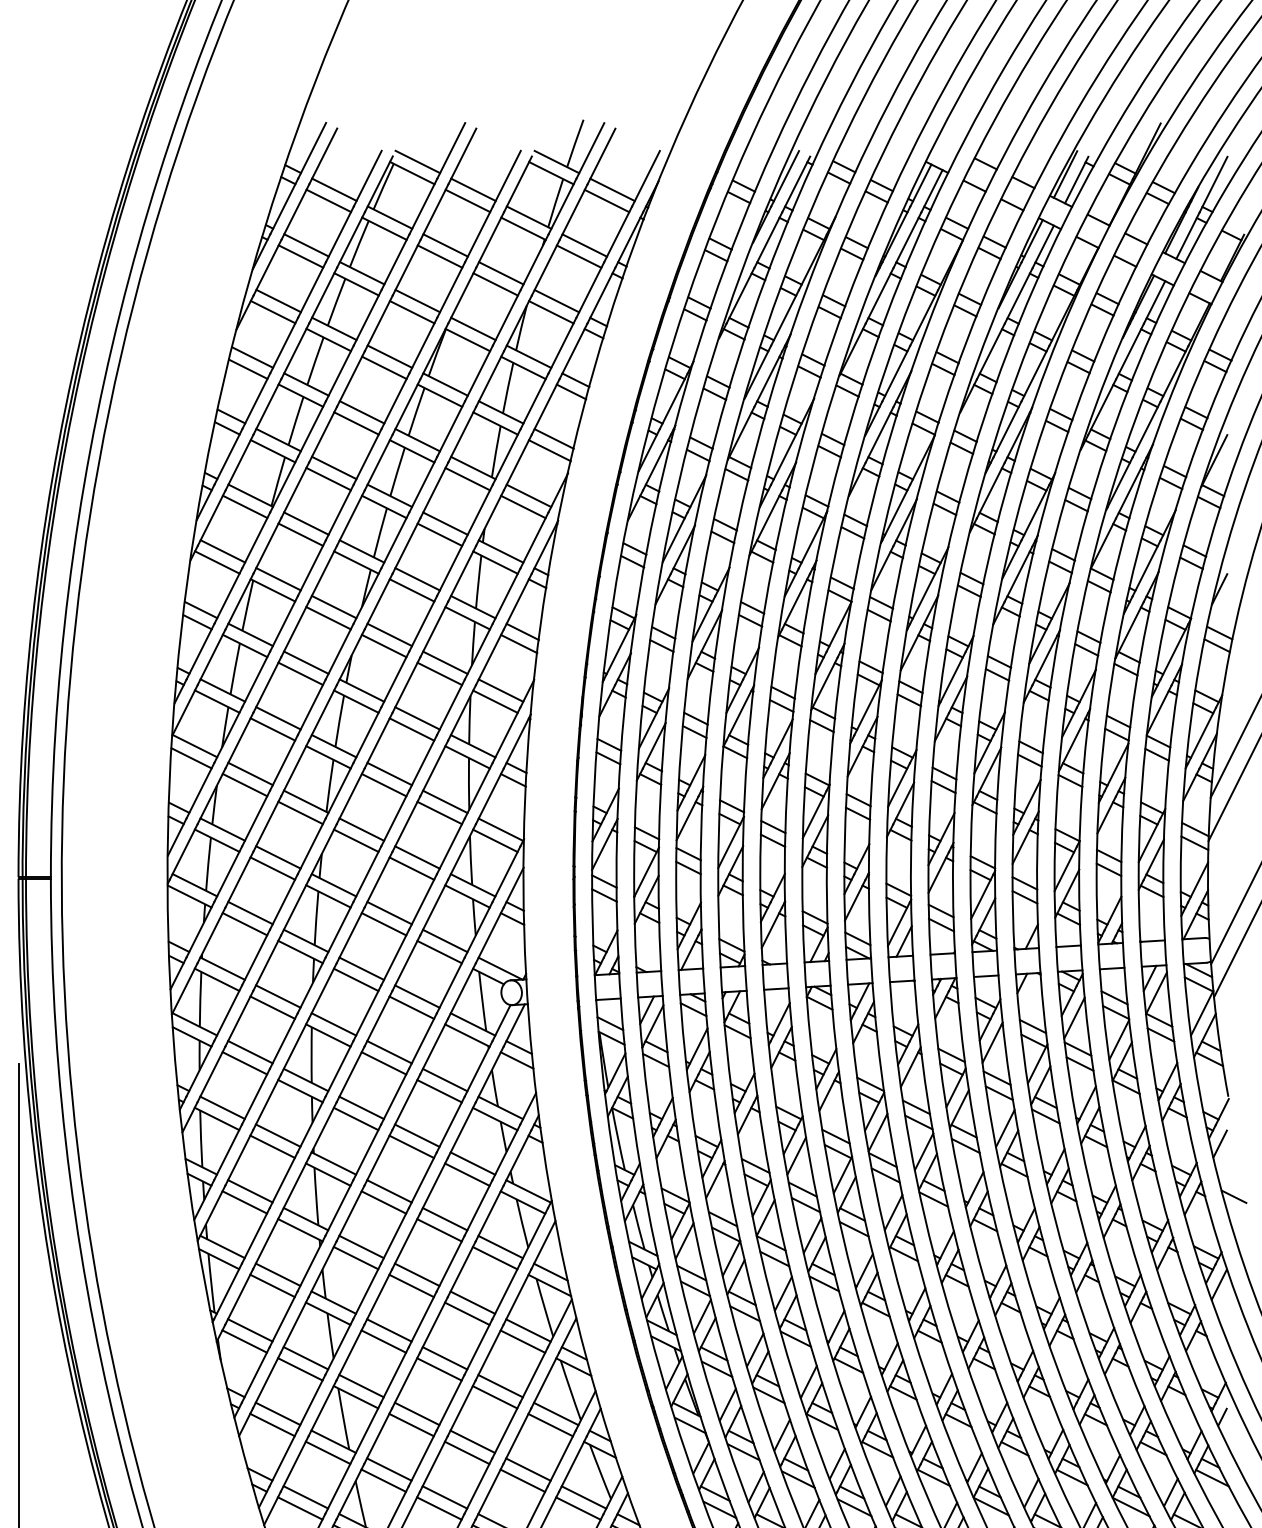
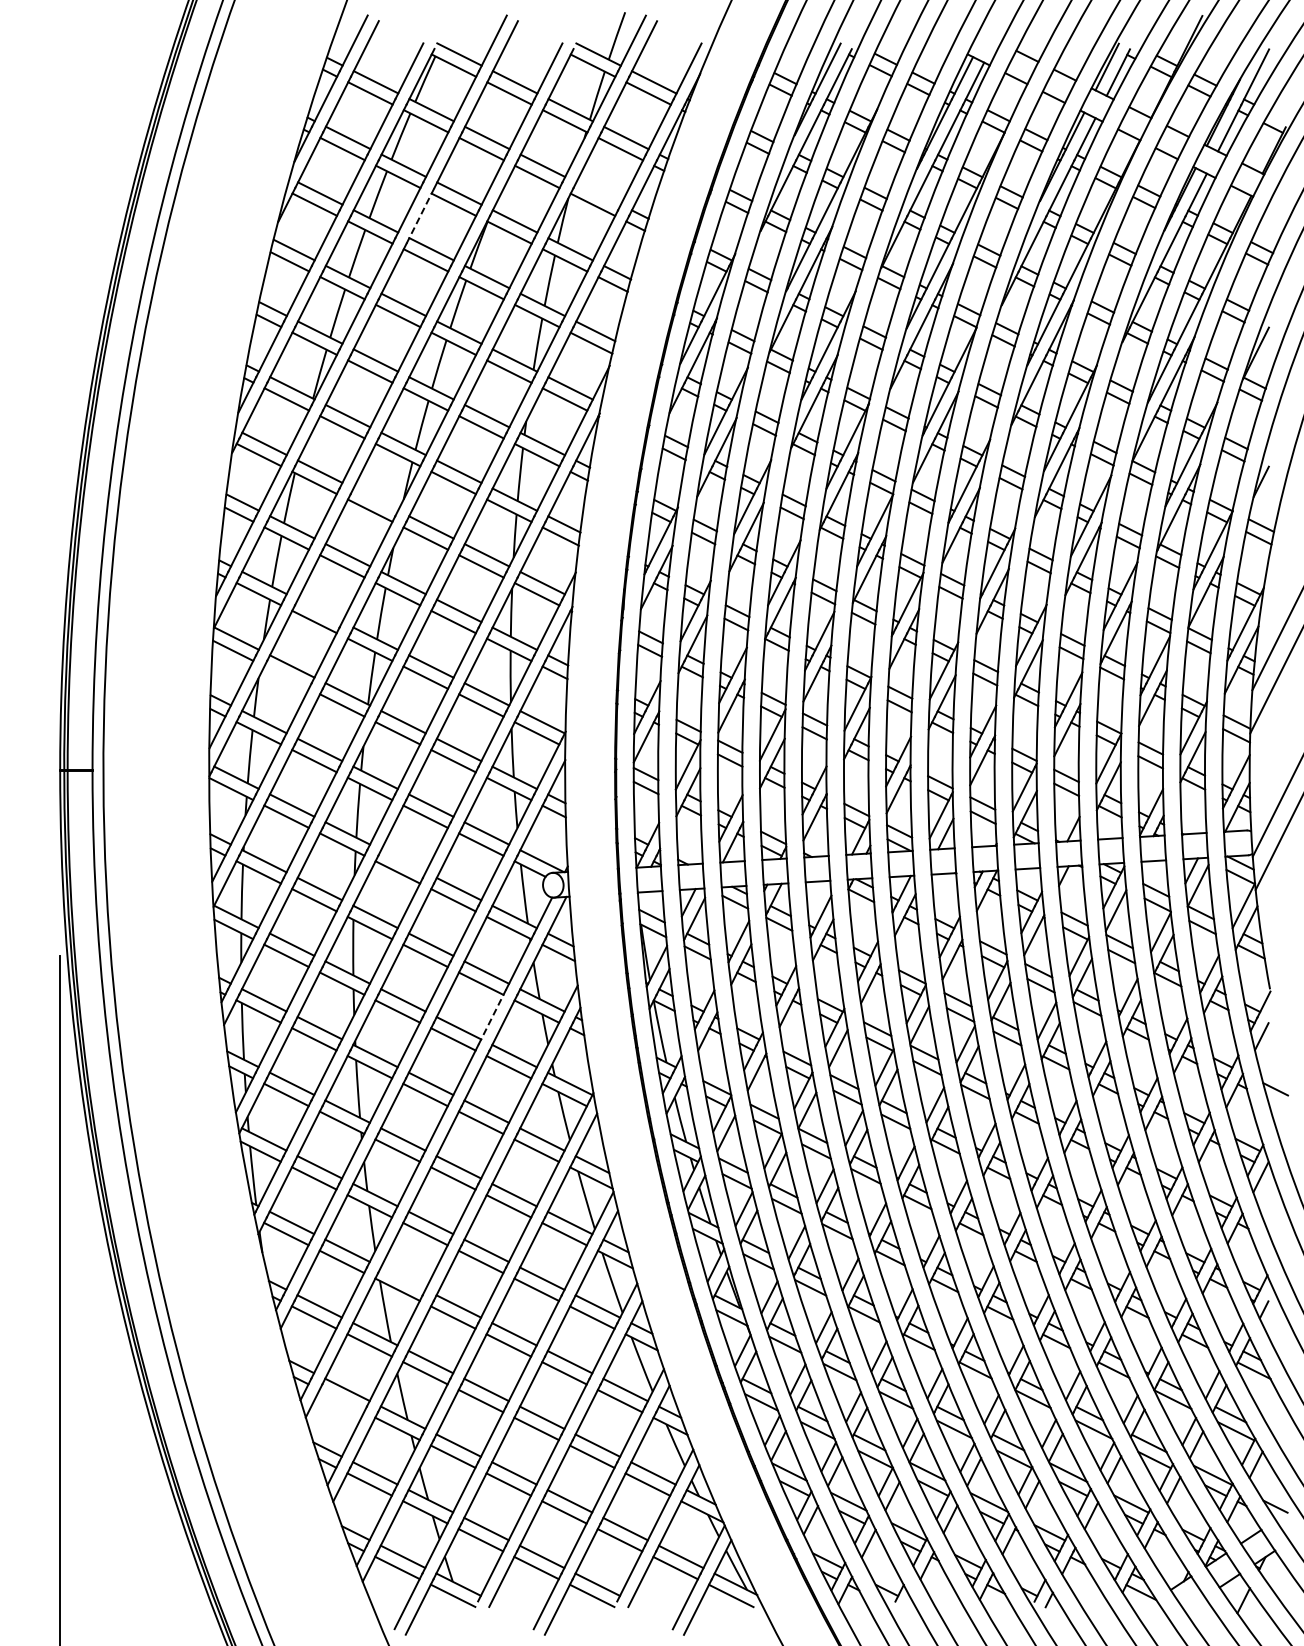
line: (556, 300) -> (598, 193), removed
line: (378, 322) -> (420, 215), solid -> dashed
line: (333, 606) -> (375, 499), removed
line: (277, 717) -> (319, 610), removed
line: (244, 784) -> (286, 677), removed
line: (361, 968) -> (403, 861), removed
line: (450, 1124) -> (492, 1017), solid -> dashed
line: (360, 1385) -> (402, 1278), removed
line: (299, 1507) -> (341, 1400), removed

